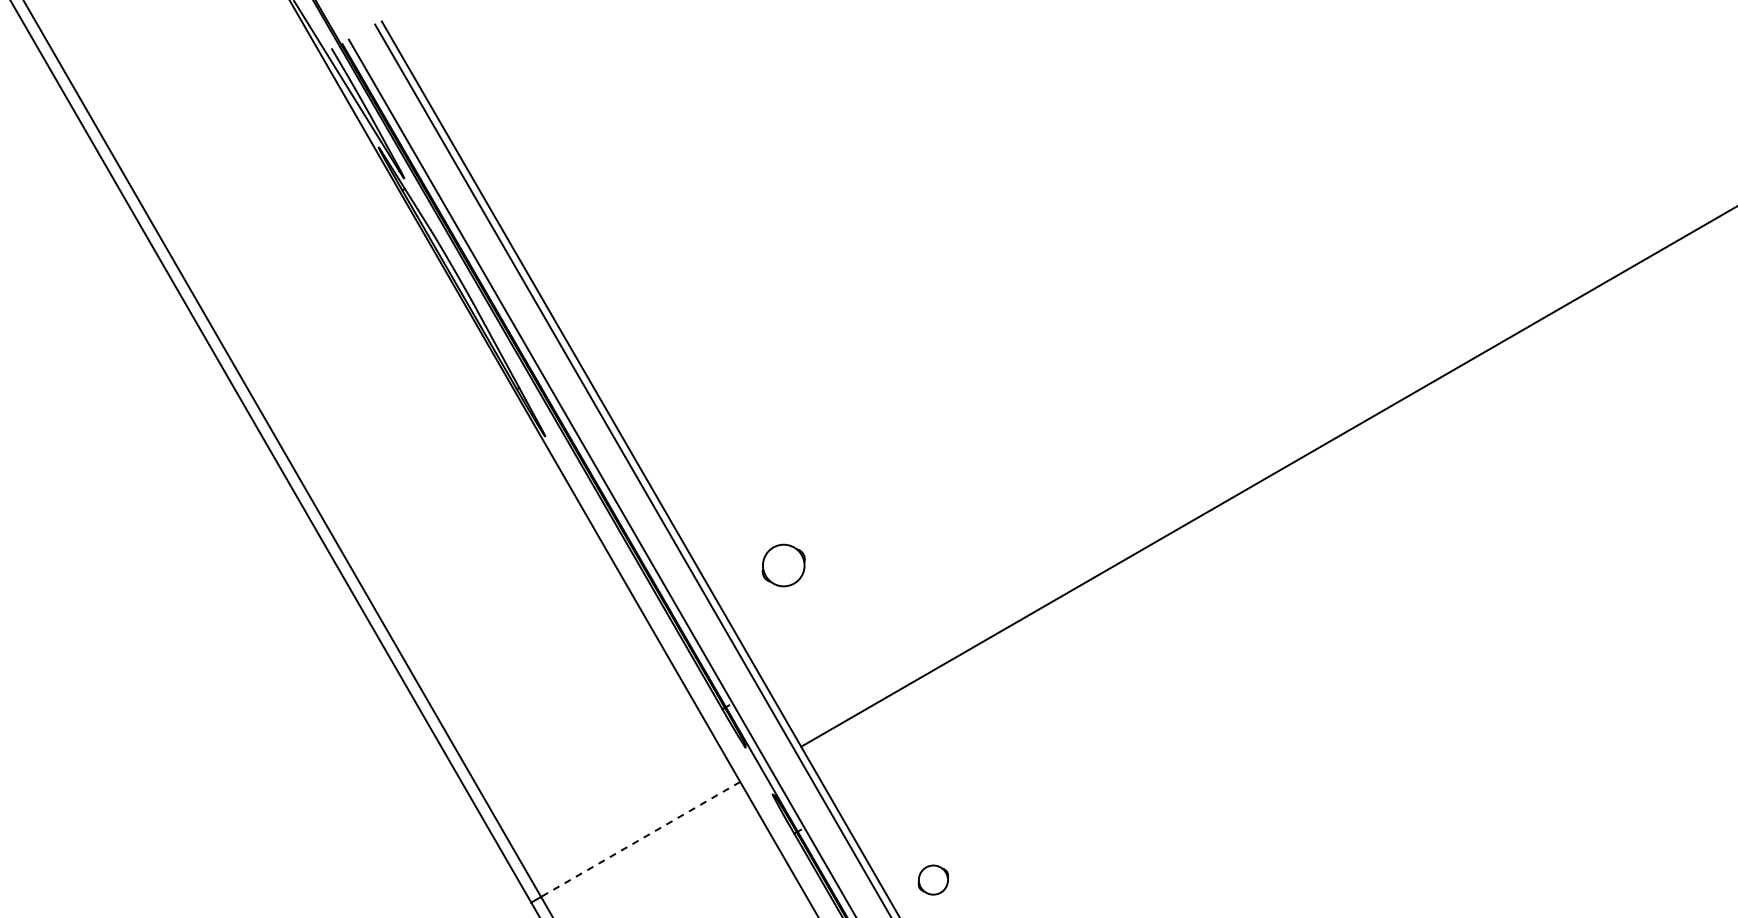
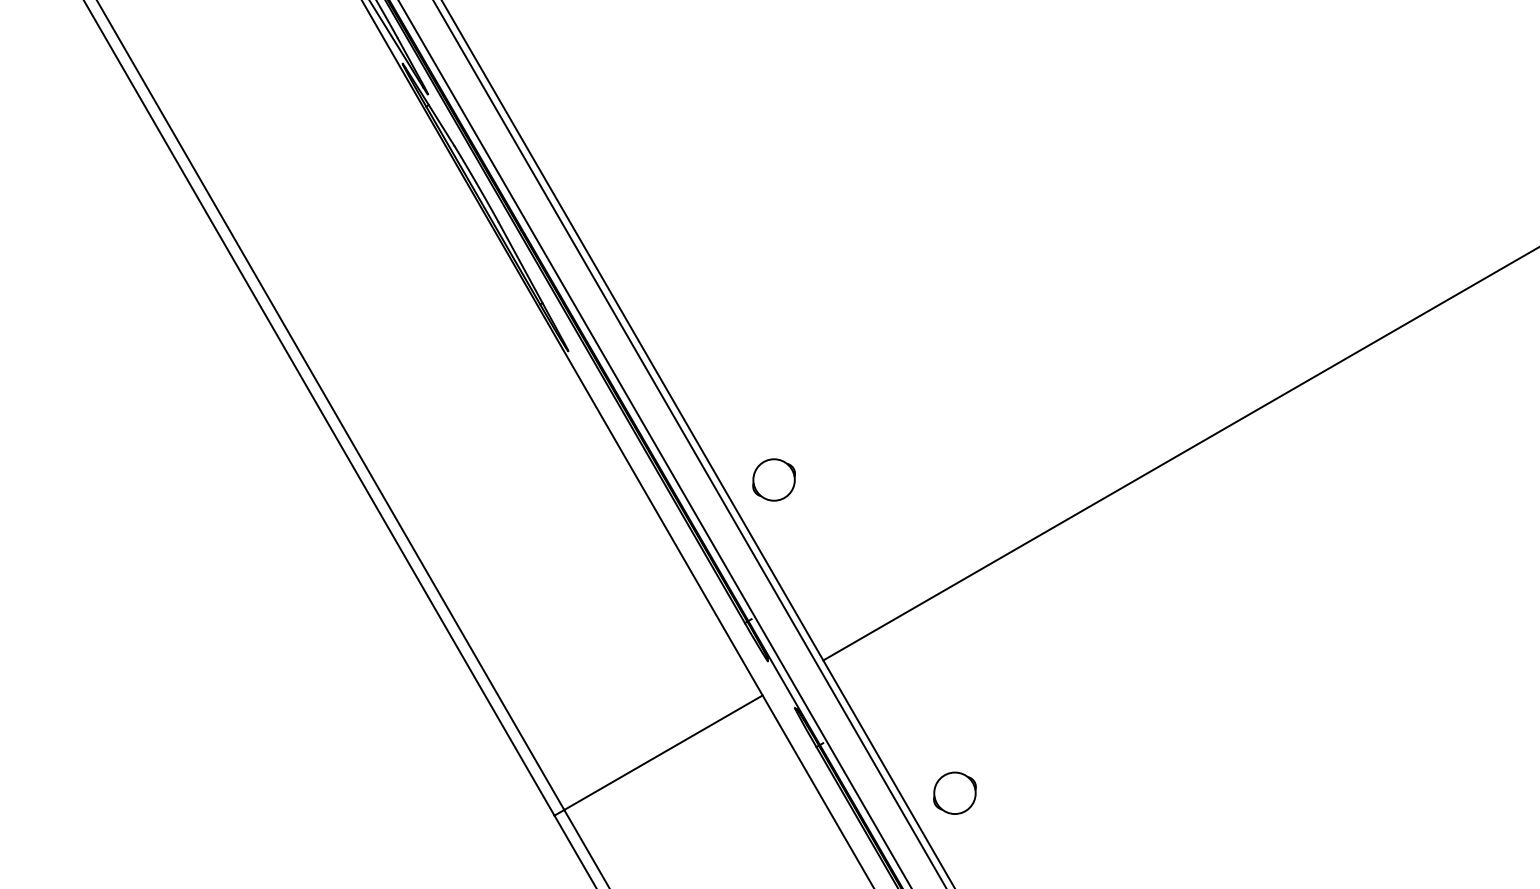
part: (783, 565) -> (773, 479), moved
line: (640, 839) -> (663, 752), dashed -> solid
part: (933, 879) -> (955, 792), size x1.43

